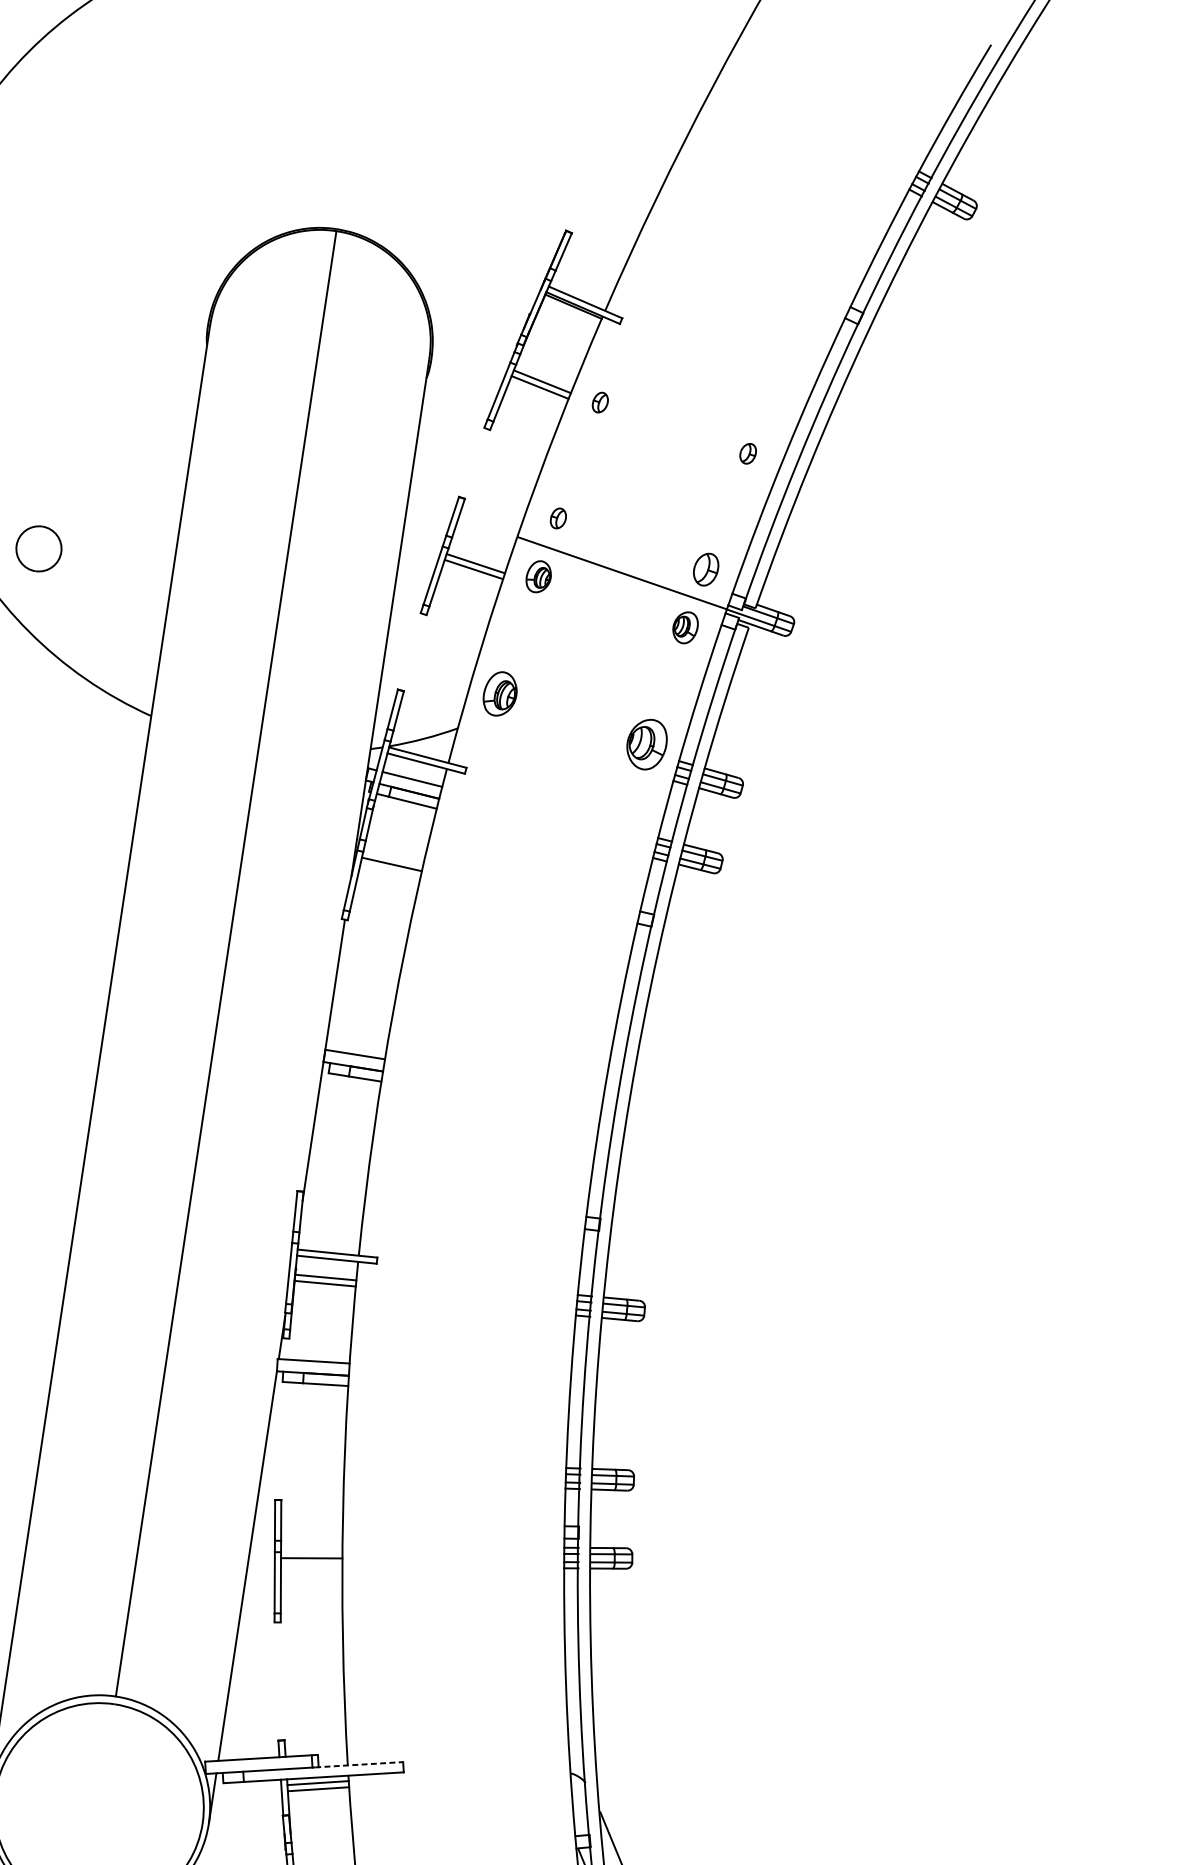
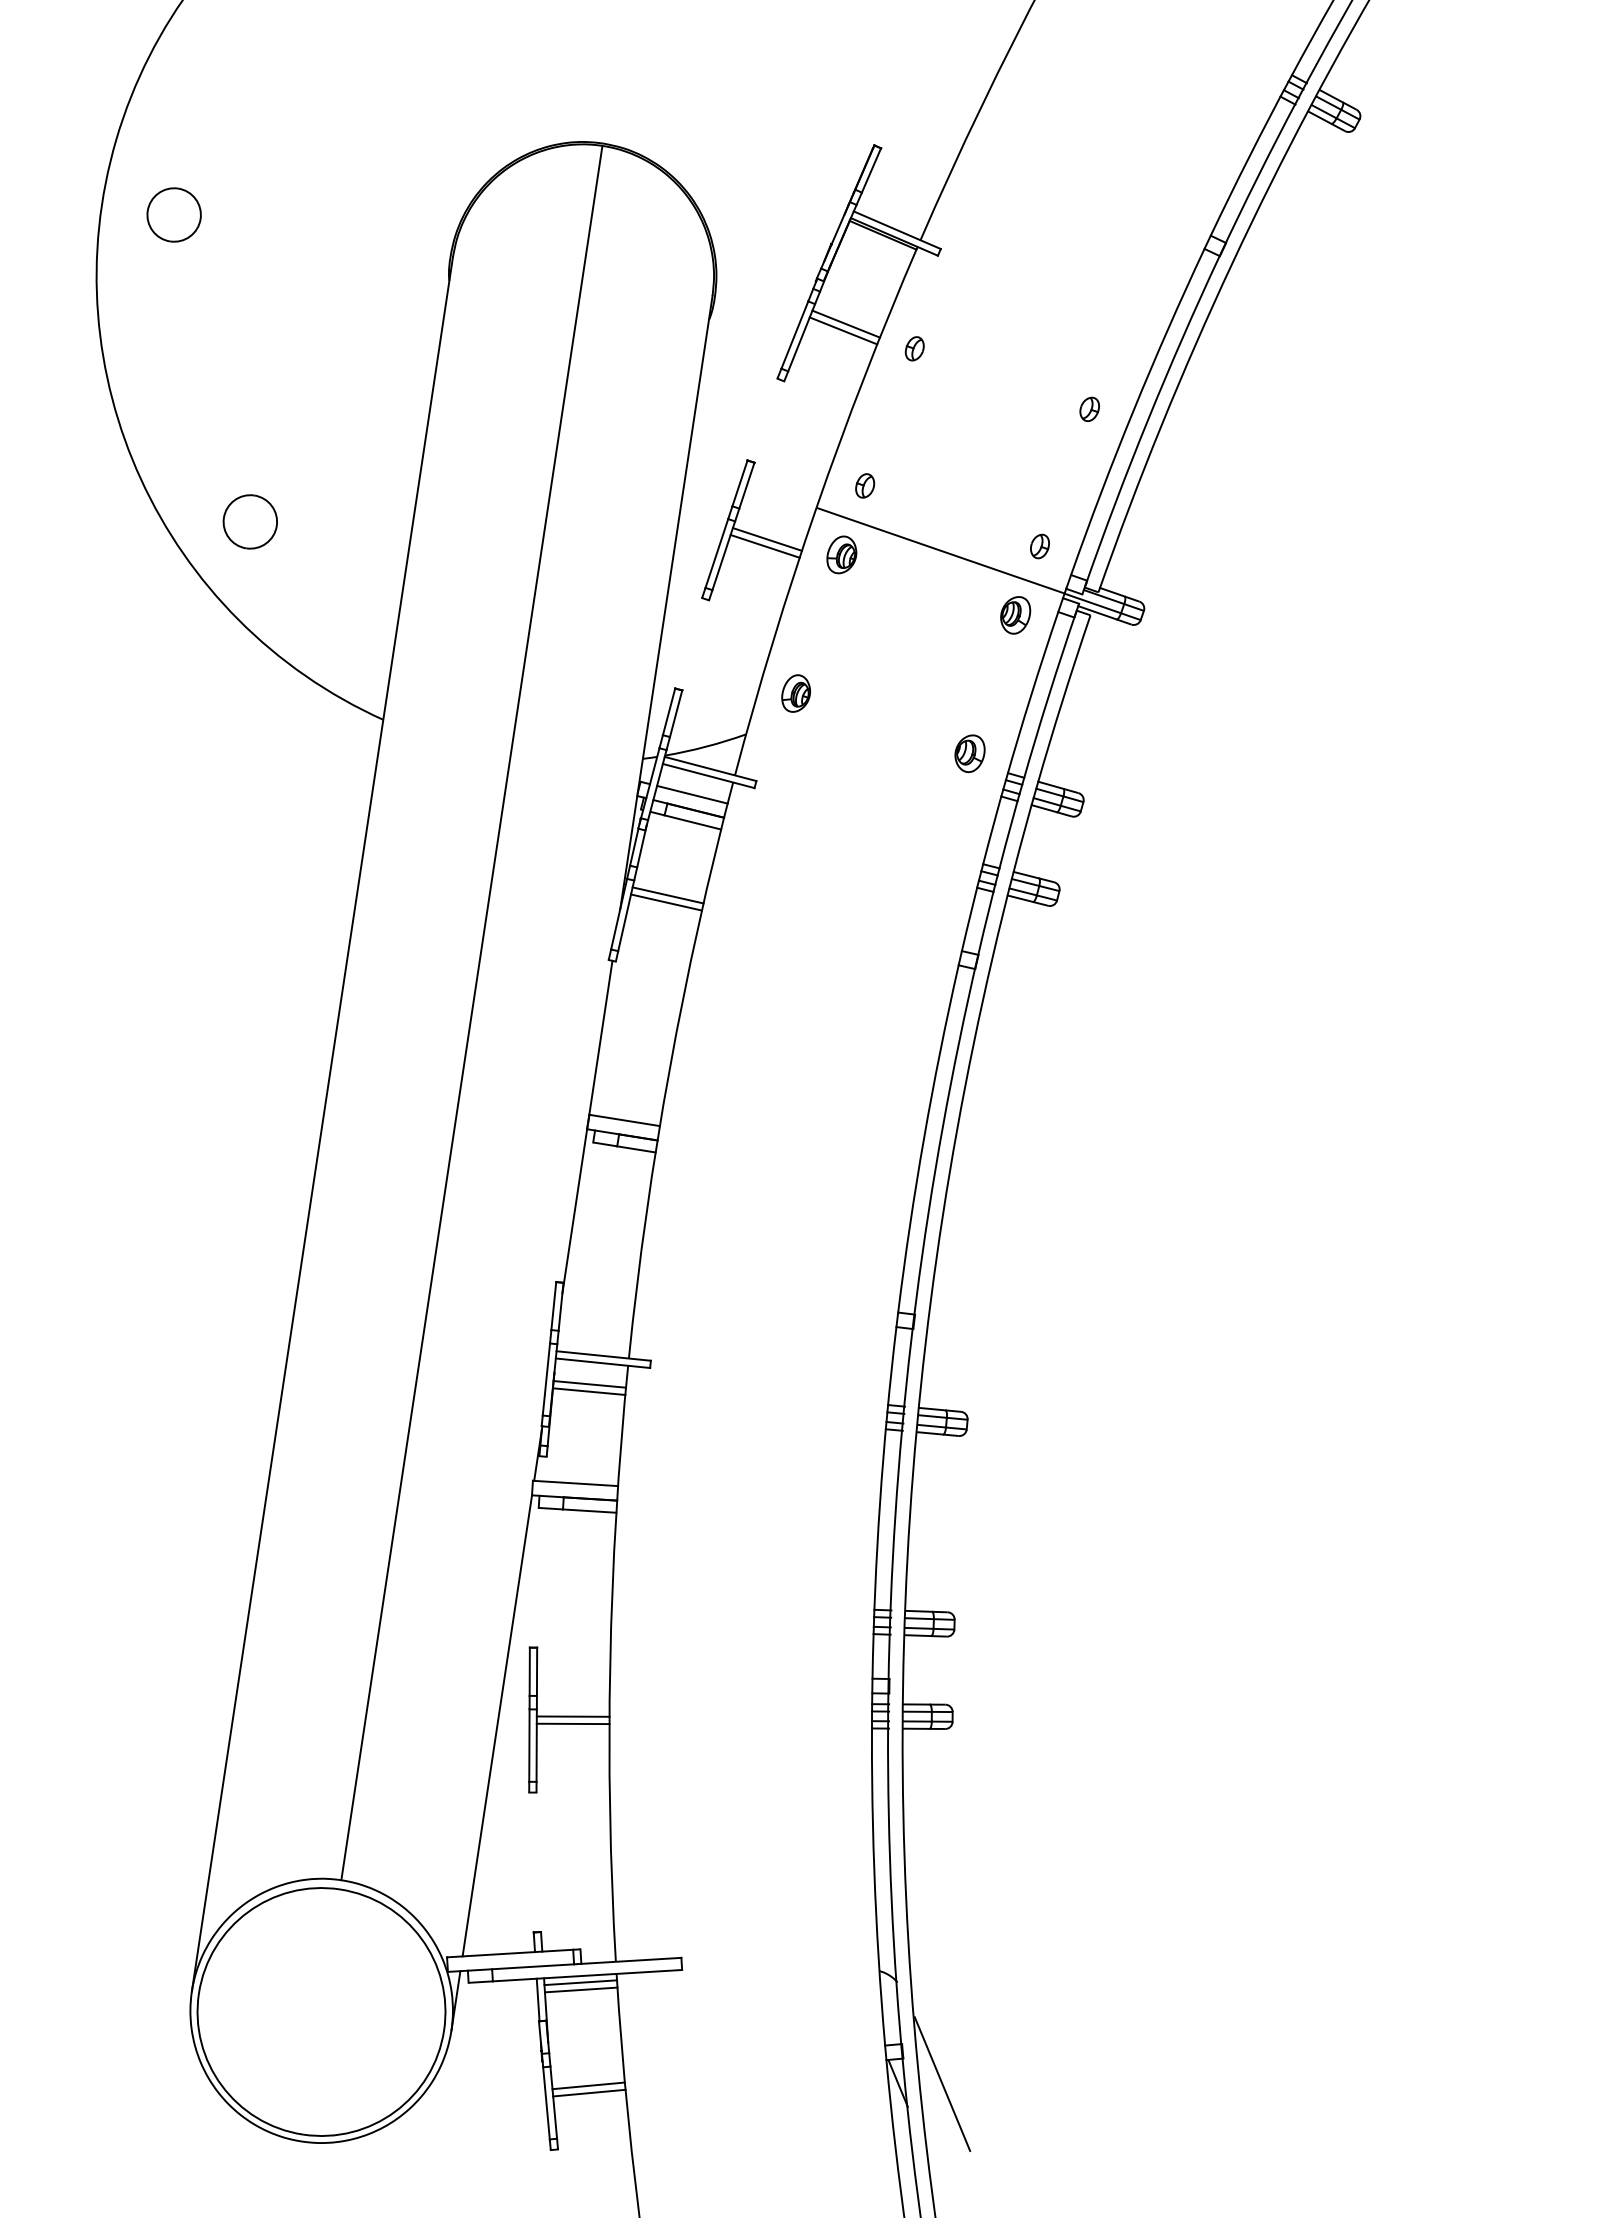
part: (705, 569) -> (1039, 546), size x0.62
part: (499, 693) -> (795, 693), size x0.71
part: (646, 744) -> (969, 753), size x0.62
line: (390, 870) -> (666, 902), added
line: (311, 1564) -> (572, 1723), added
line: (359, 1764) -> (629, 1960), dashed -> solid

